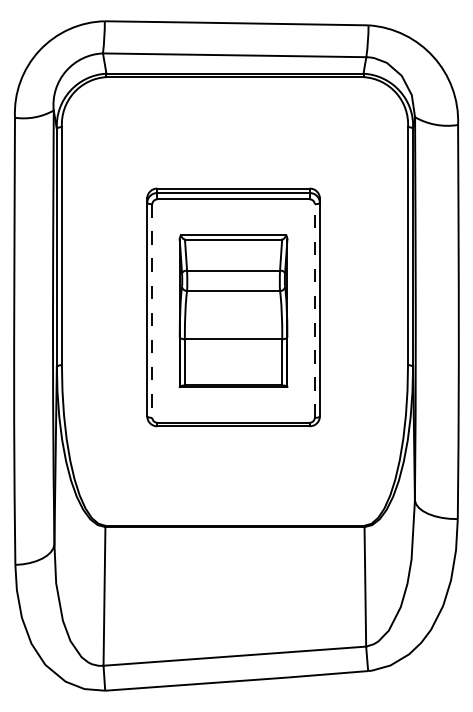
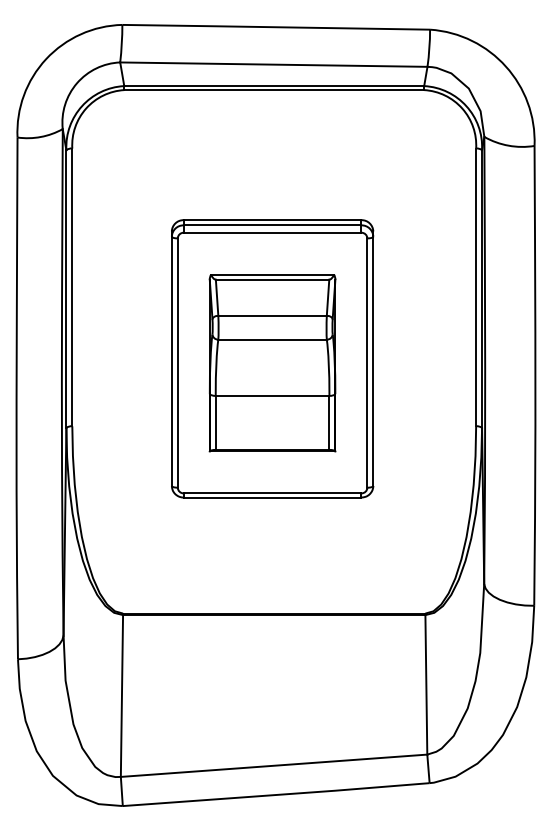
line: (152, 311) -> (177, 363), dashed -> solid
line: (314, 311) -> (367, 363), dashed -> solid

